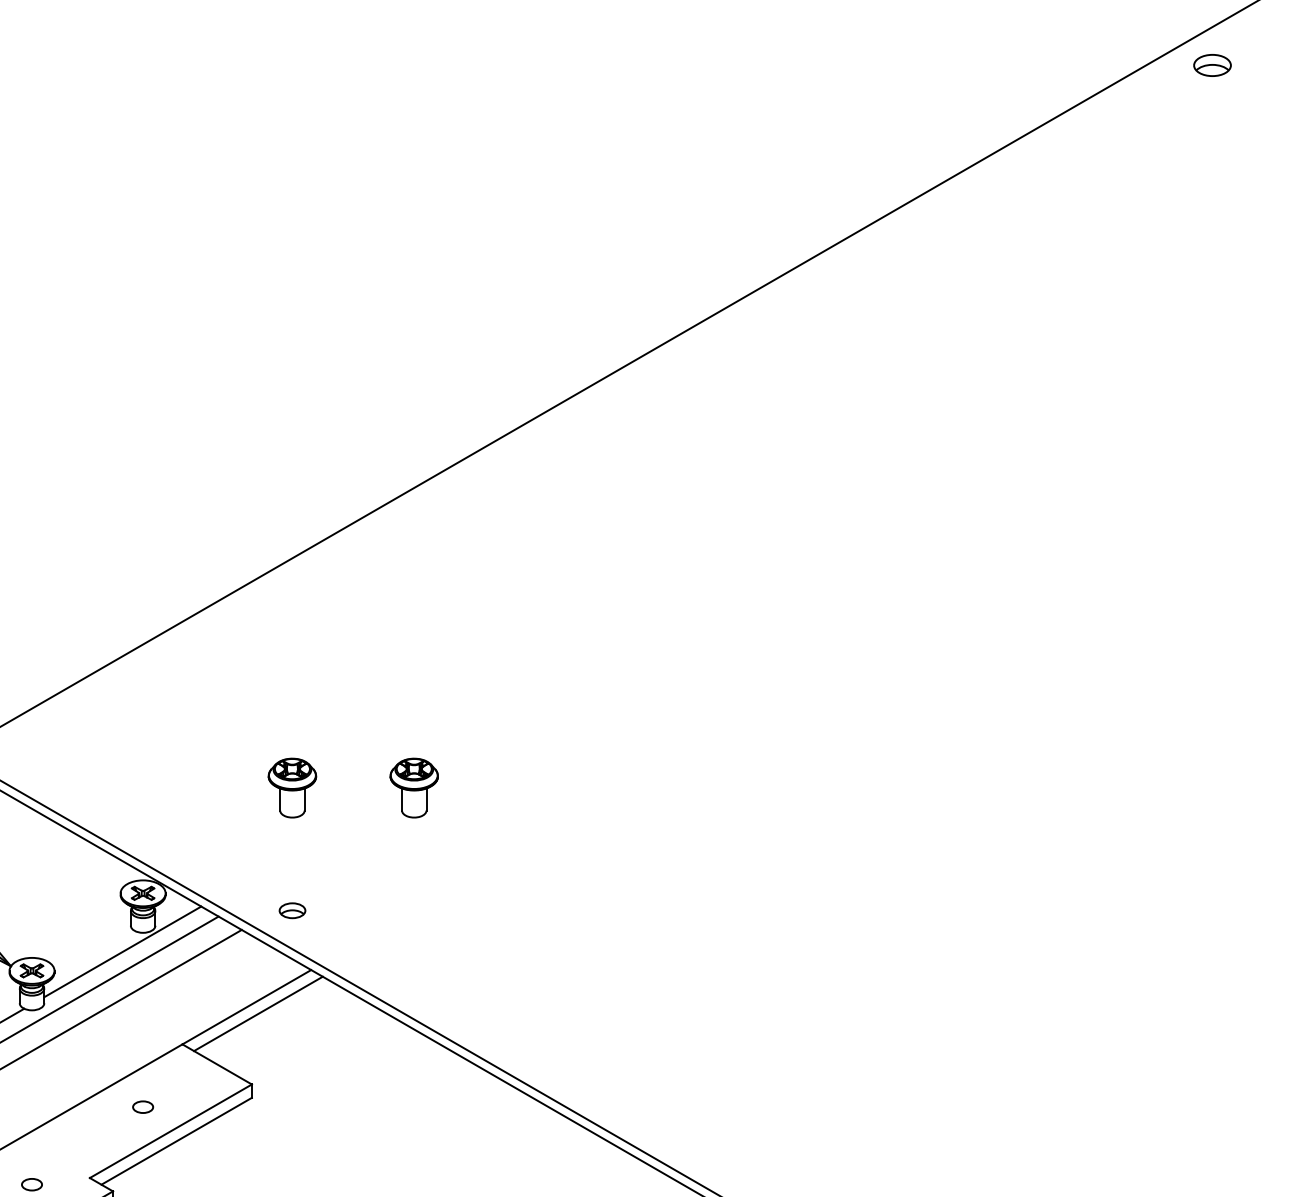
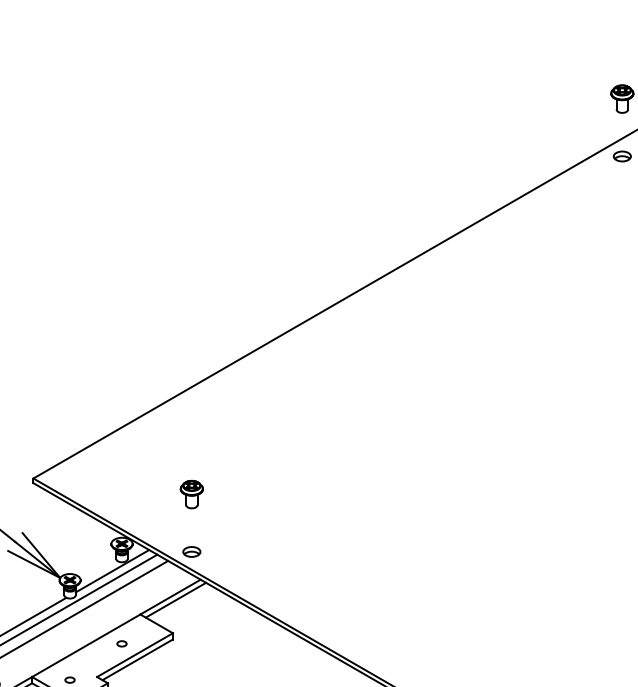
part: (413, 787) -> (248, 494), removed
part: (291, 909) -> (191, 551), size x1.43

